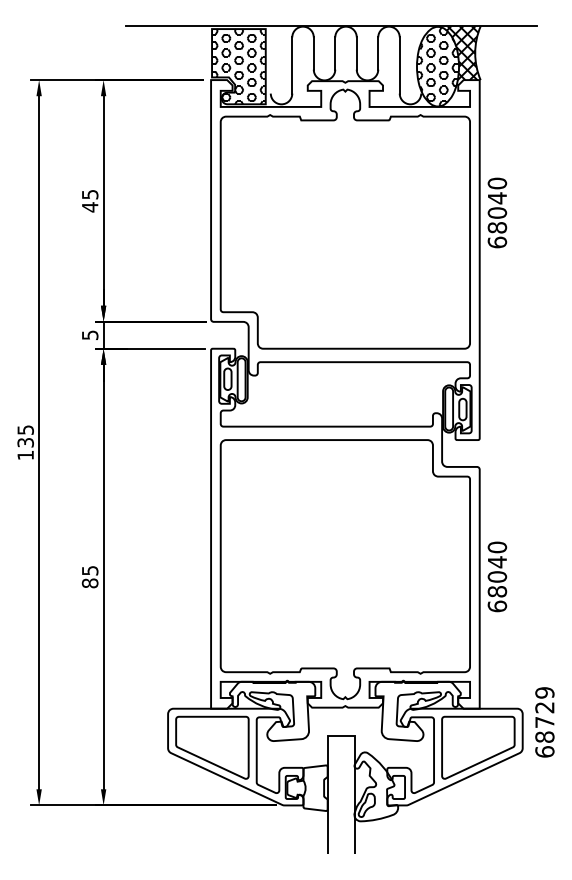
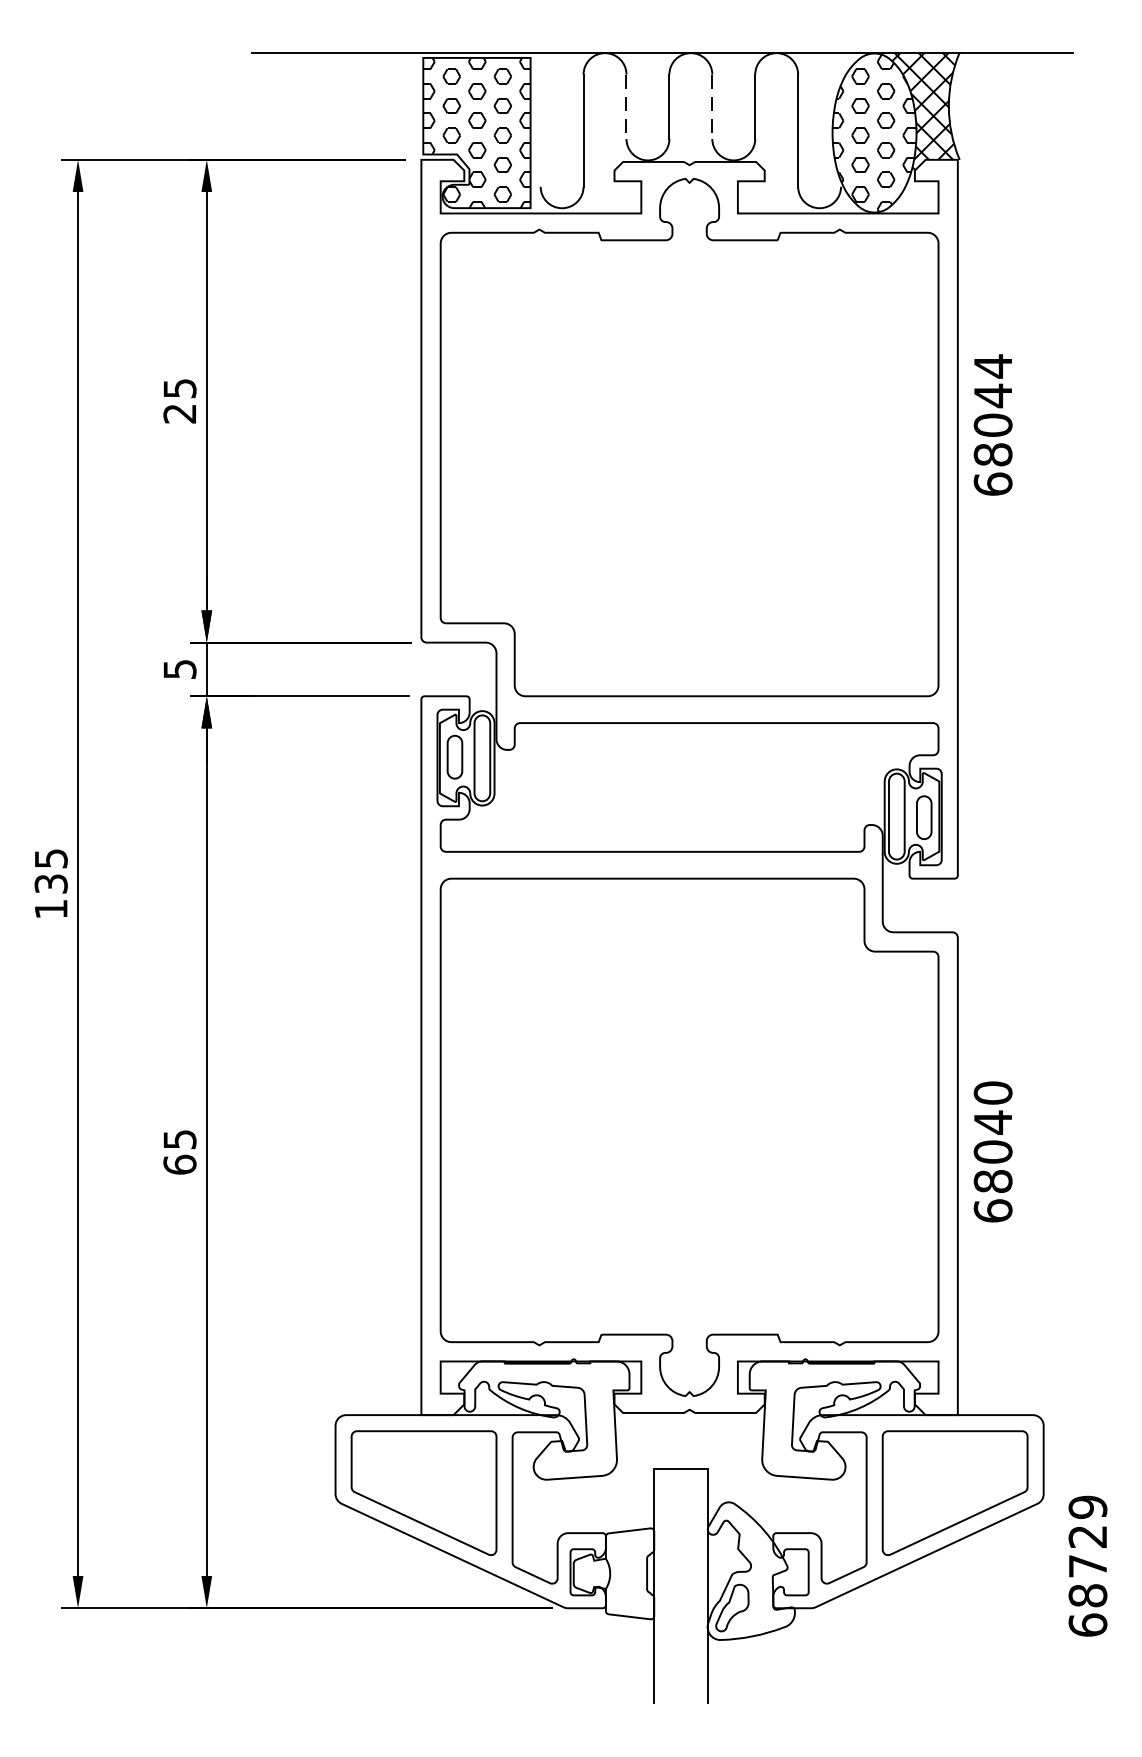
line: (313, 54) -> (625, 108), solid -> dashed
line: (356, 54) -> (711, 108), solid -> dashed
text: (497, 183) -> (993, 366), 68040 -> 68044
text: (89, 207) -> (178, 414), 45 -> 25
text: (89, 583) -> (178, 1165), 85 -> 65
text: (544, 722) -> (1087, 1566), moved

